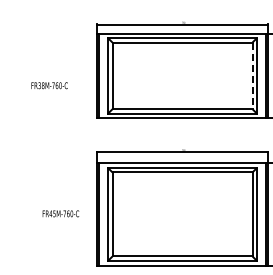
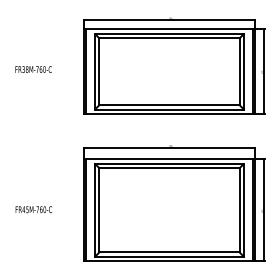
line: (252, 76) -> (239, 72), dashed -> solid
text: (49, 85) -> (33, 69), moved
text: (60, 213) -> (33, 209), moved

